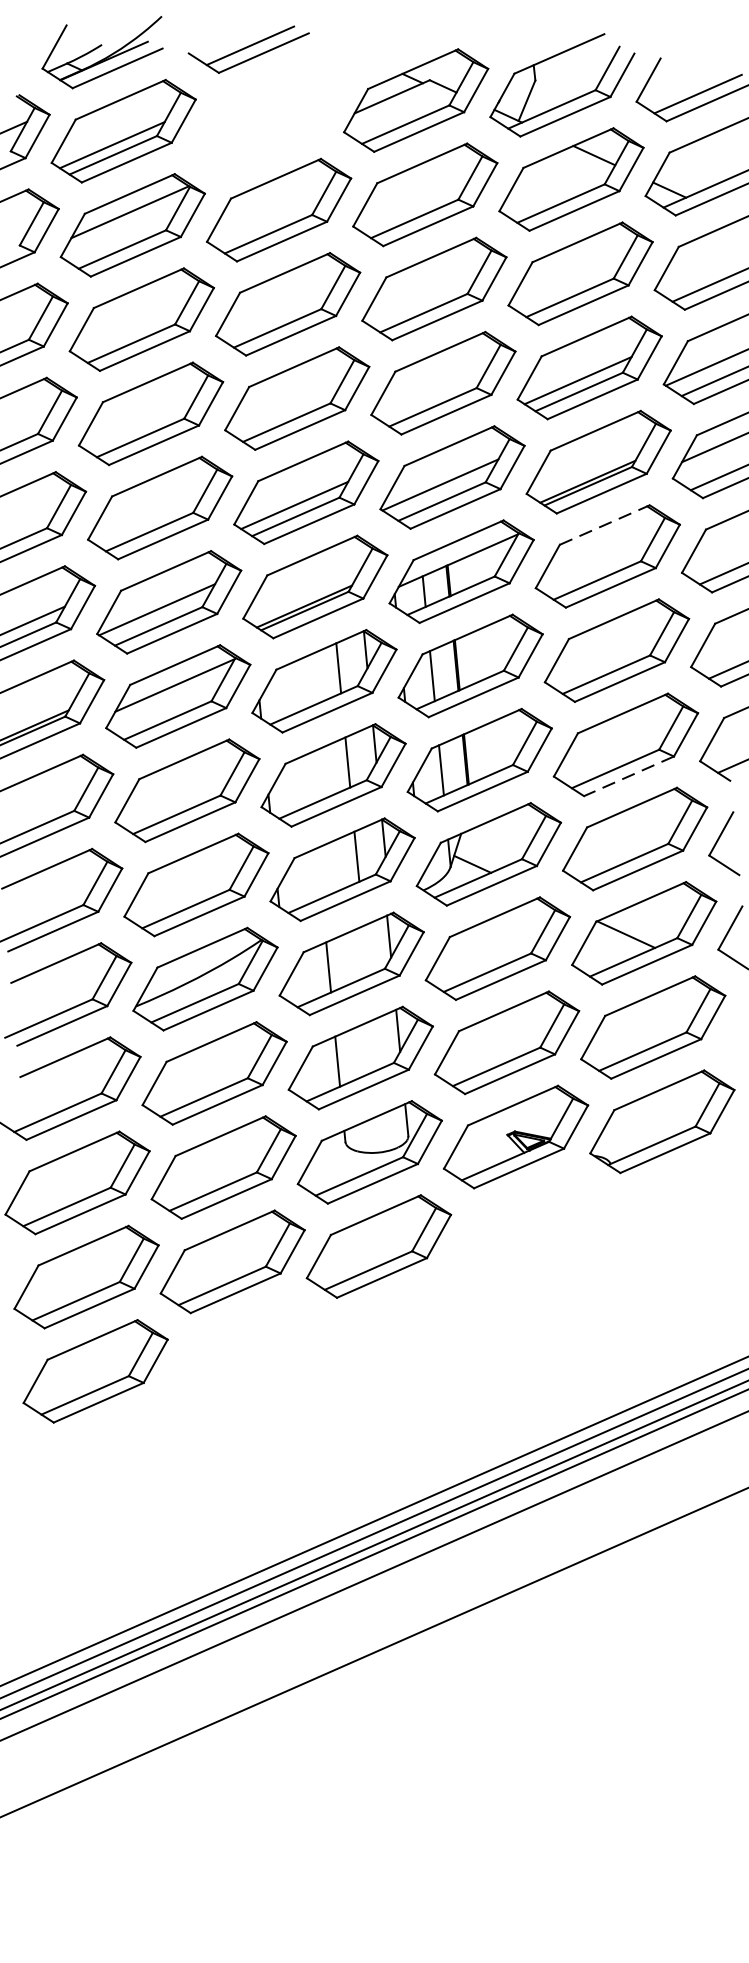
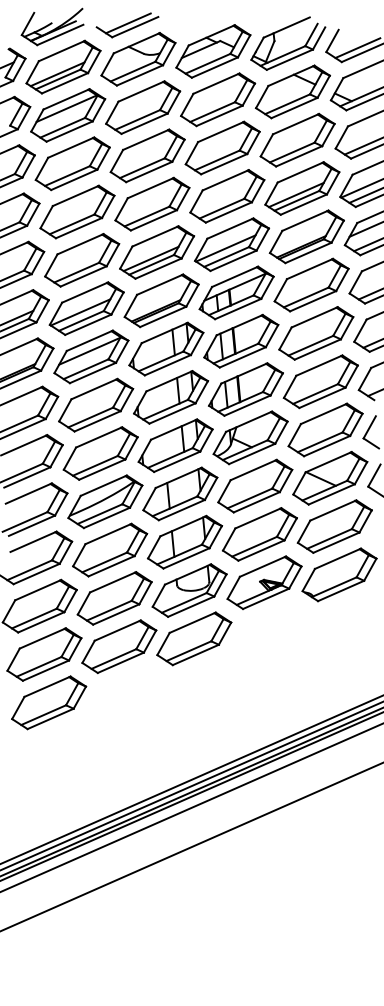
part: (270, 116) -> (138, 59), added
line: (605, 524) -> (310, 268), dashed -> solid
line: (629, 777) -> (322, 398), dashed -> solid

